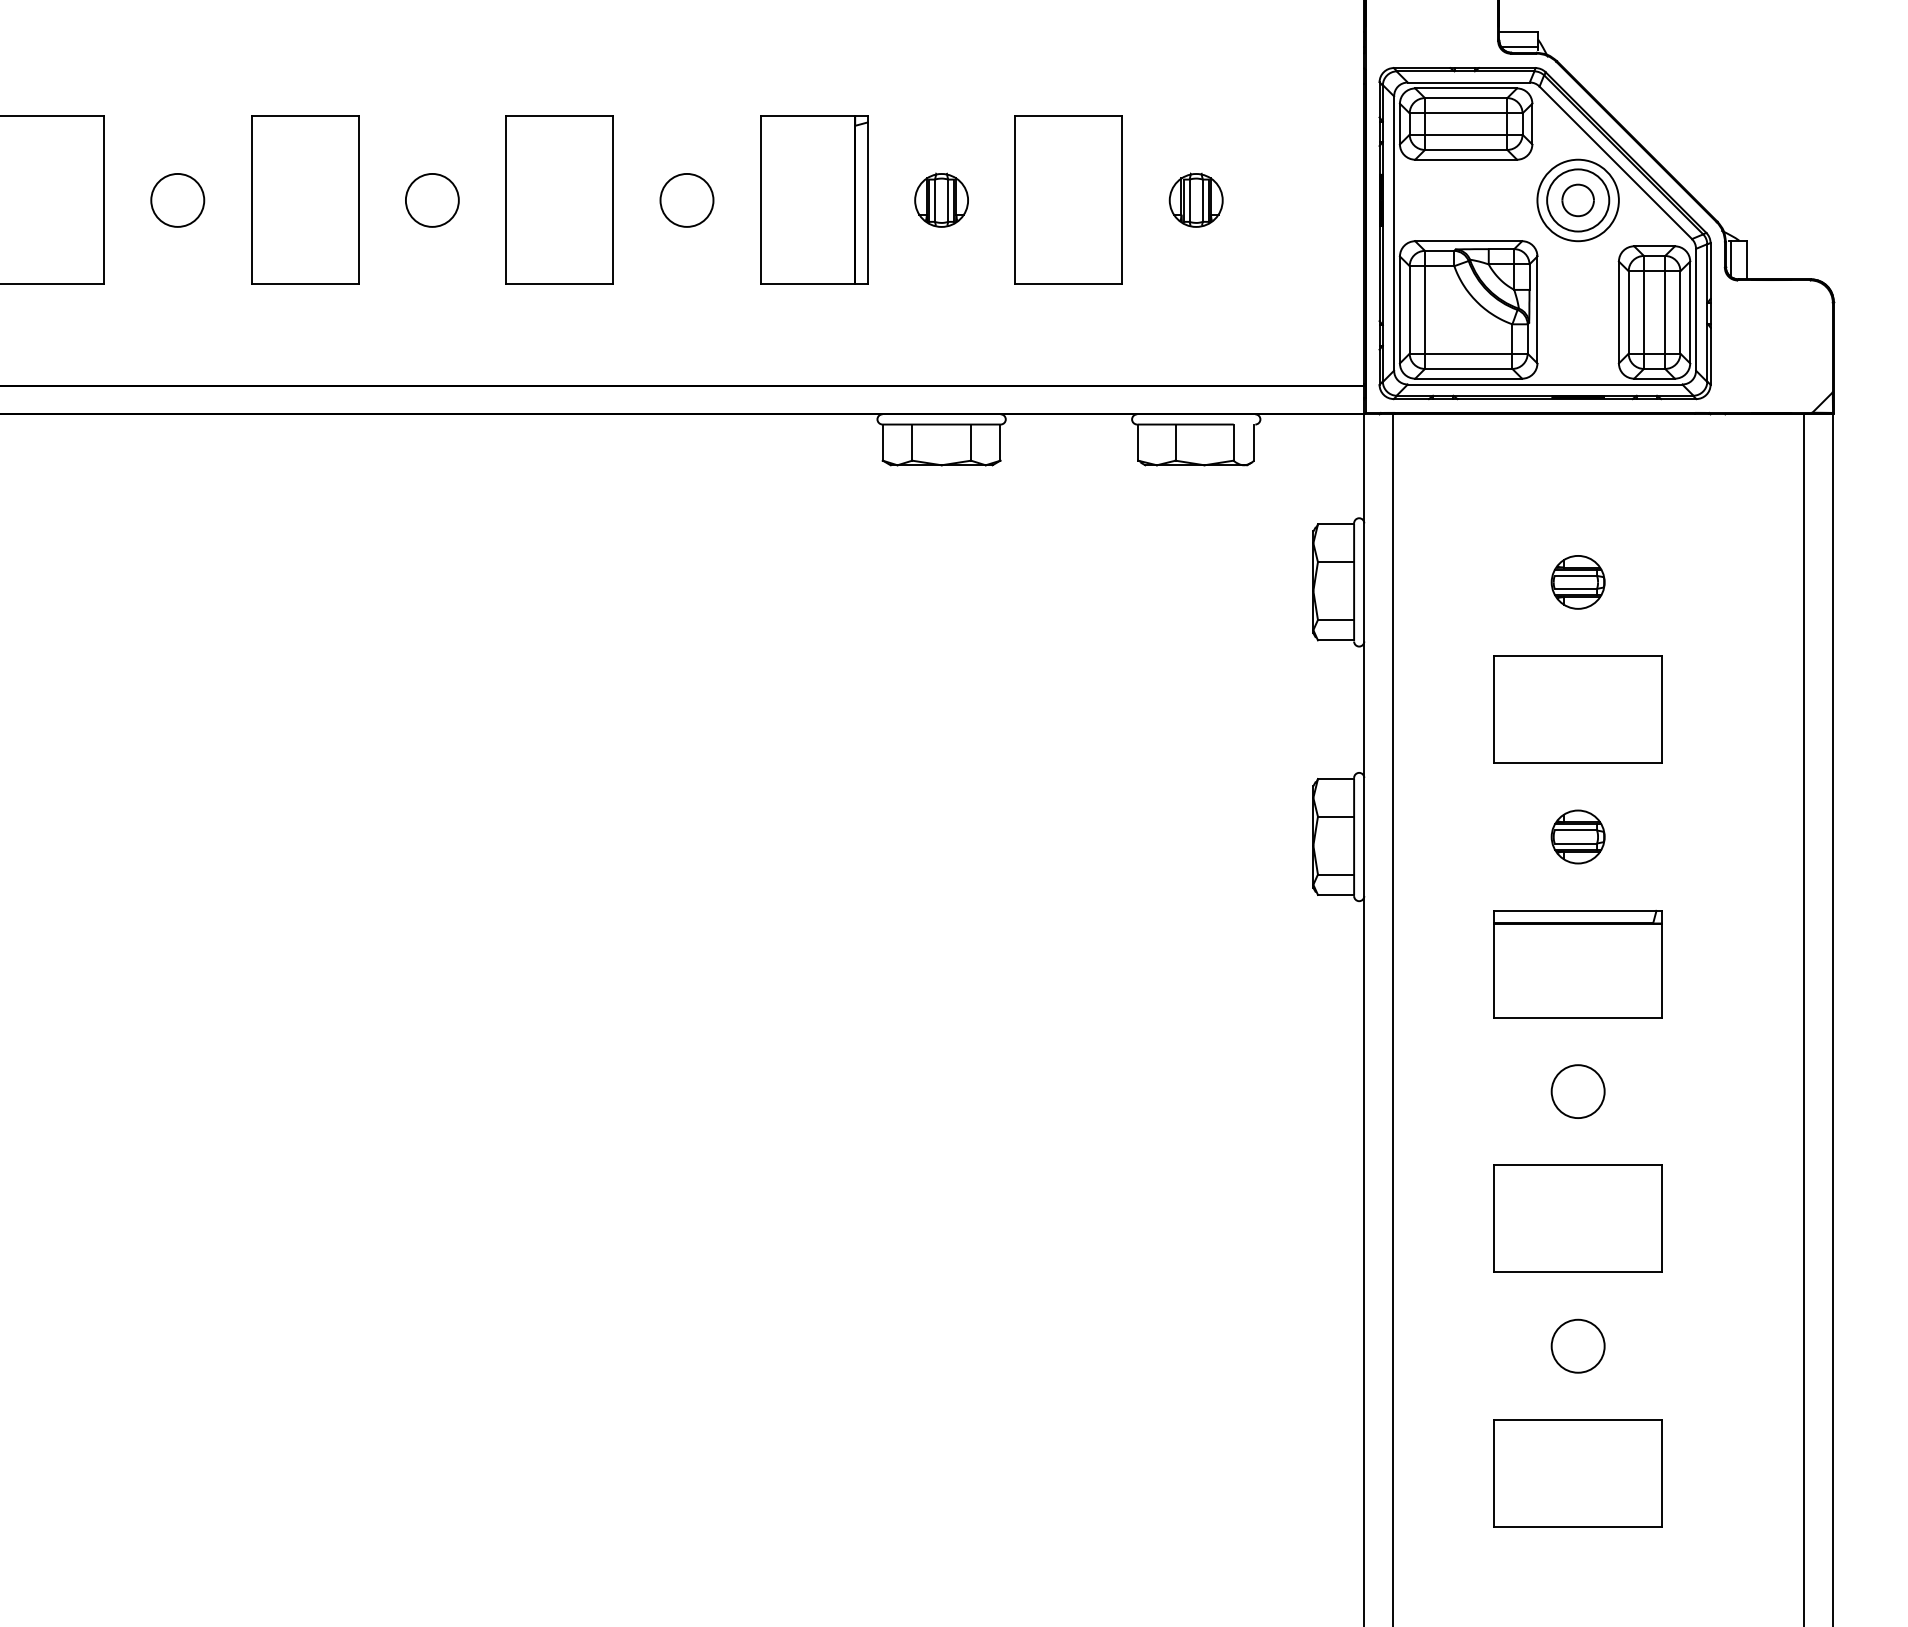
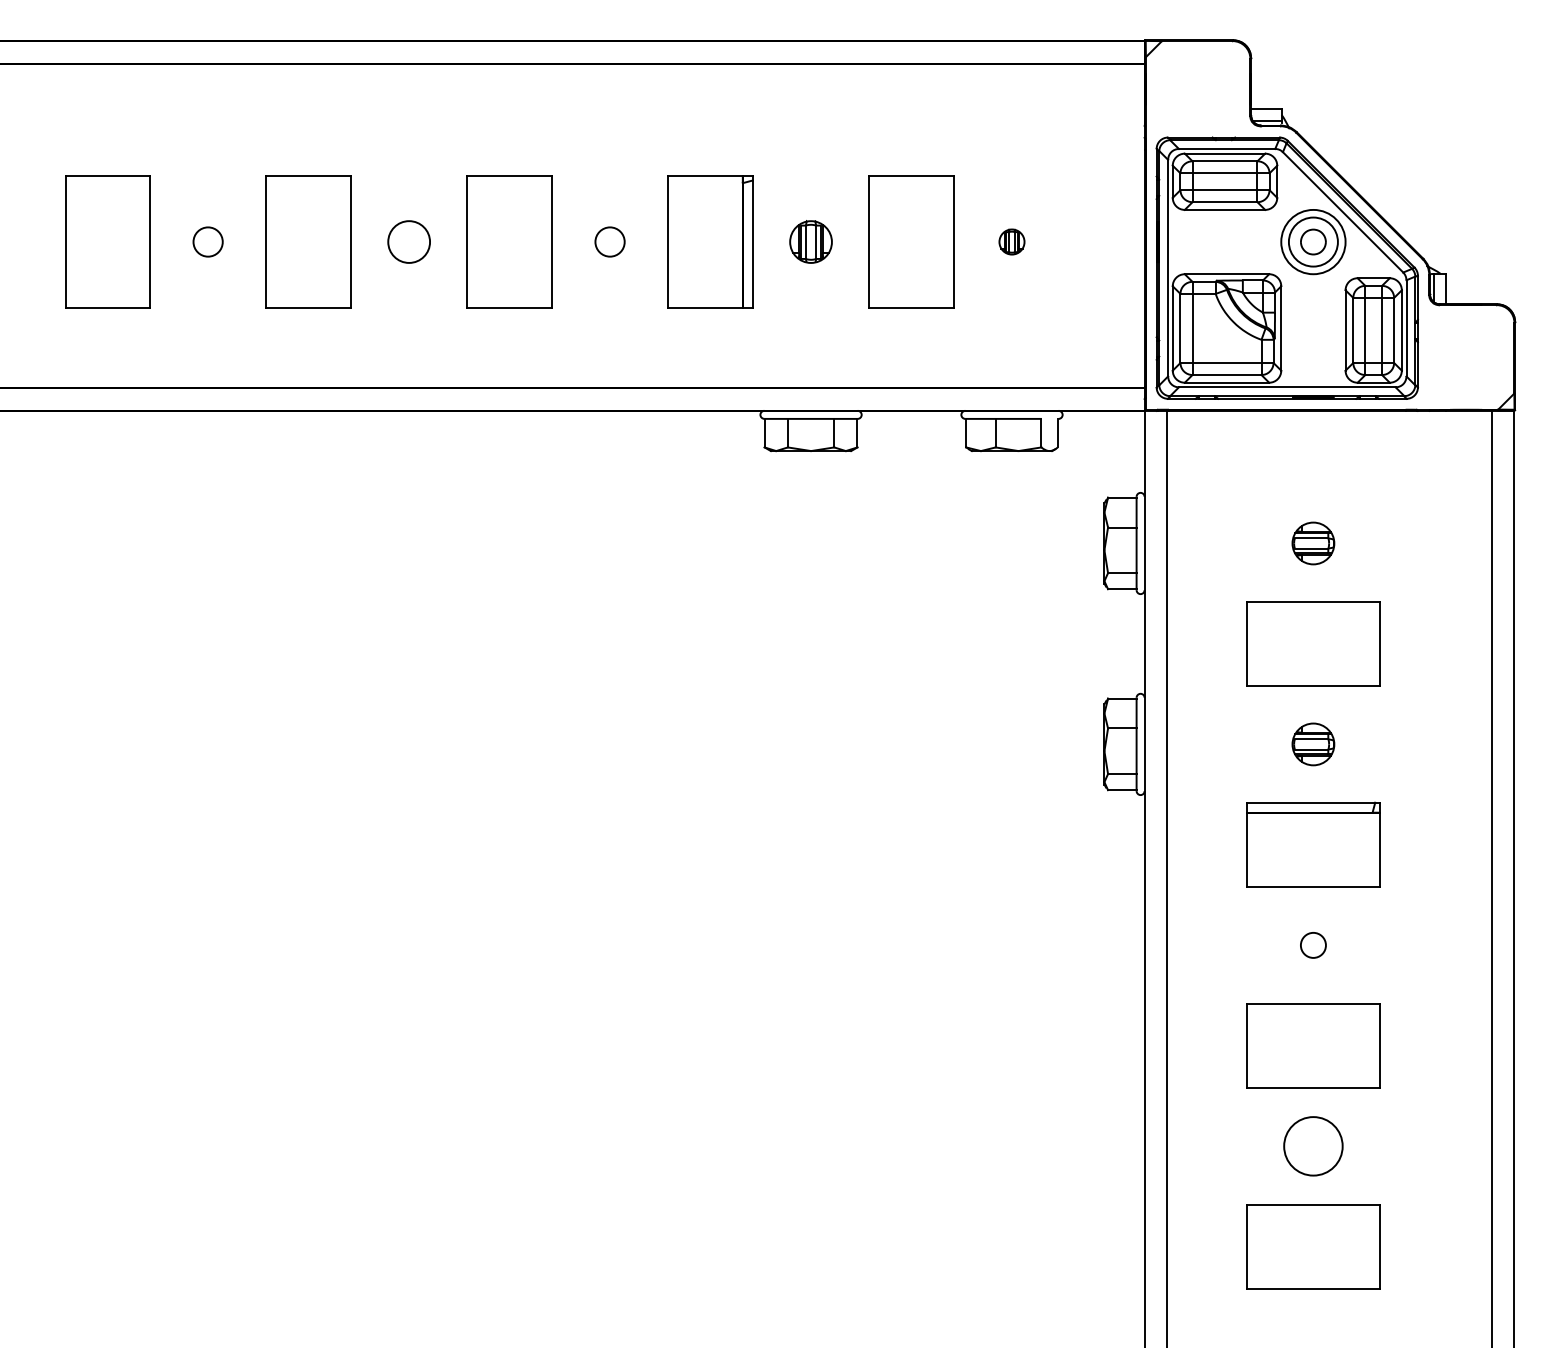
circle: (176, 199) -> (207, 241), size x0.7
circle: (686, 199) -> (609, 241), size x0.7
part: (1195, 199) -> (1011, 241), size x0.6
circle: (1578, 1091) -> (1313, 945), size x0.6
circle: (1578, 1346) -> (1313, 1146), size x1.4

